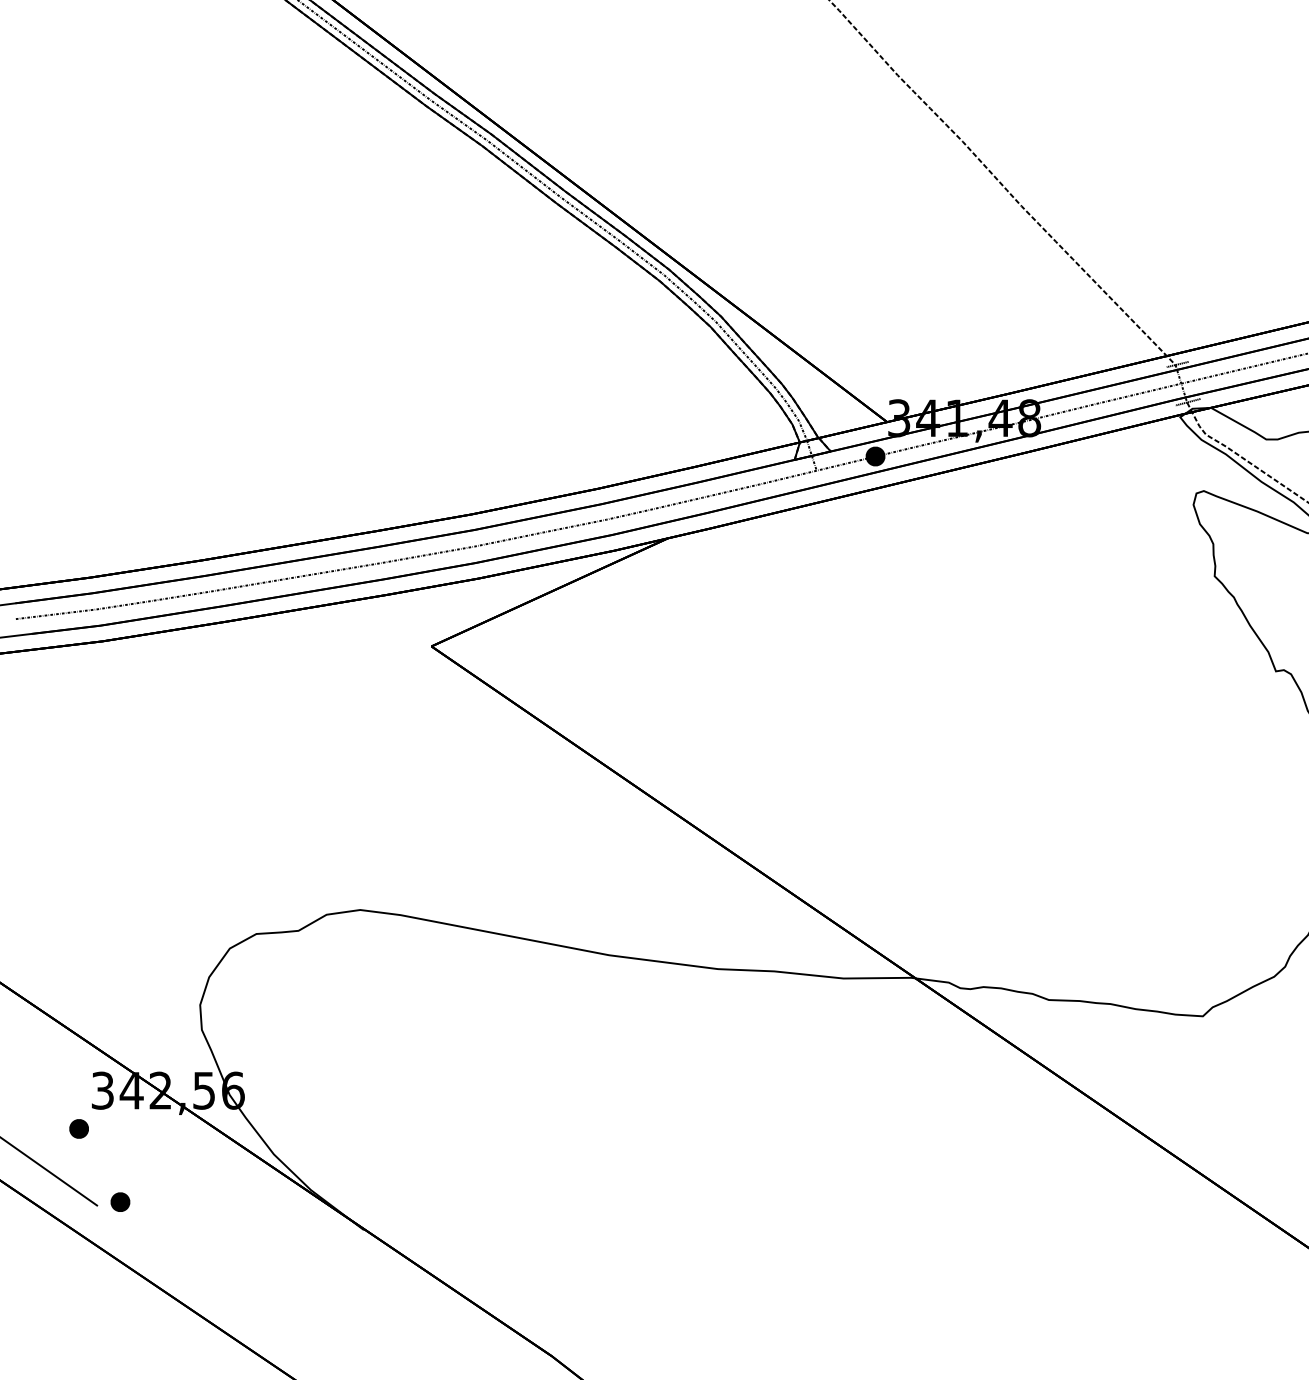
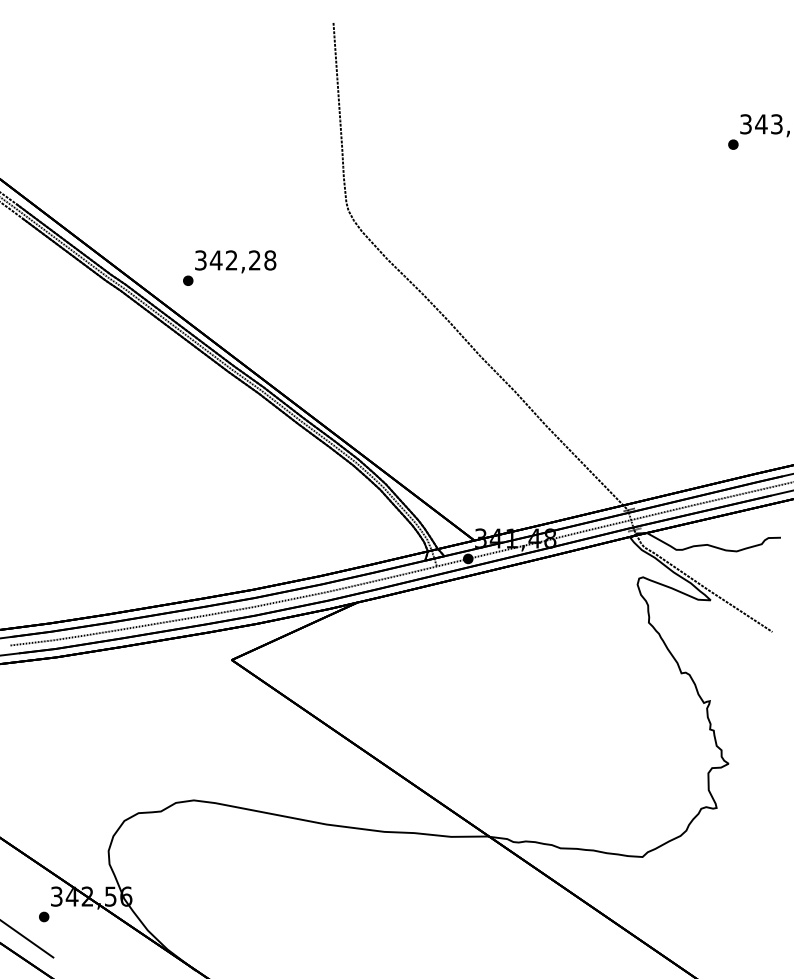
part: (121, 1201) -> (66, 955), removed

